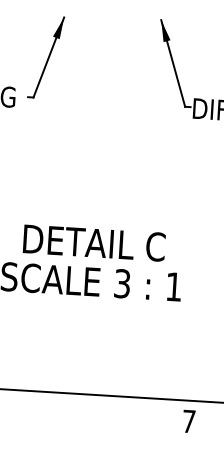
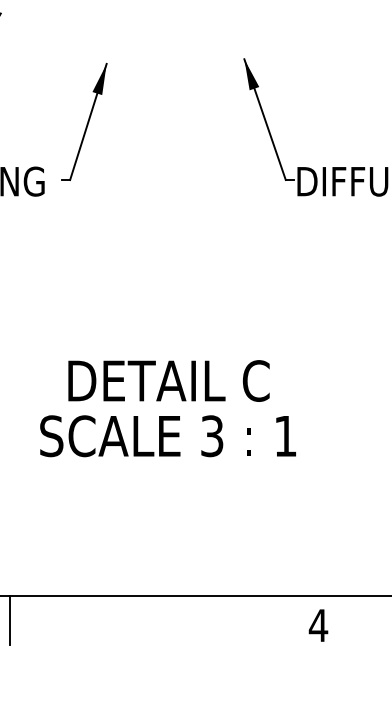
text: (188, 421) -> (318, 625), 7 -> 4

